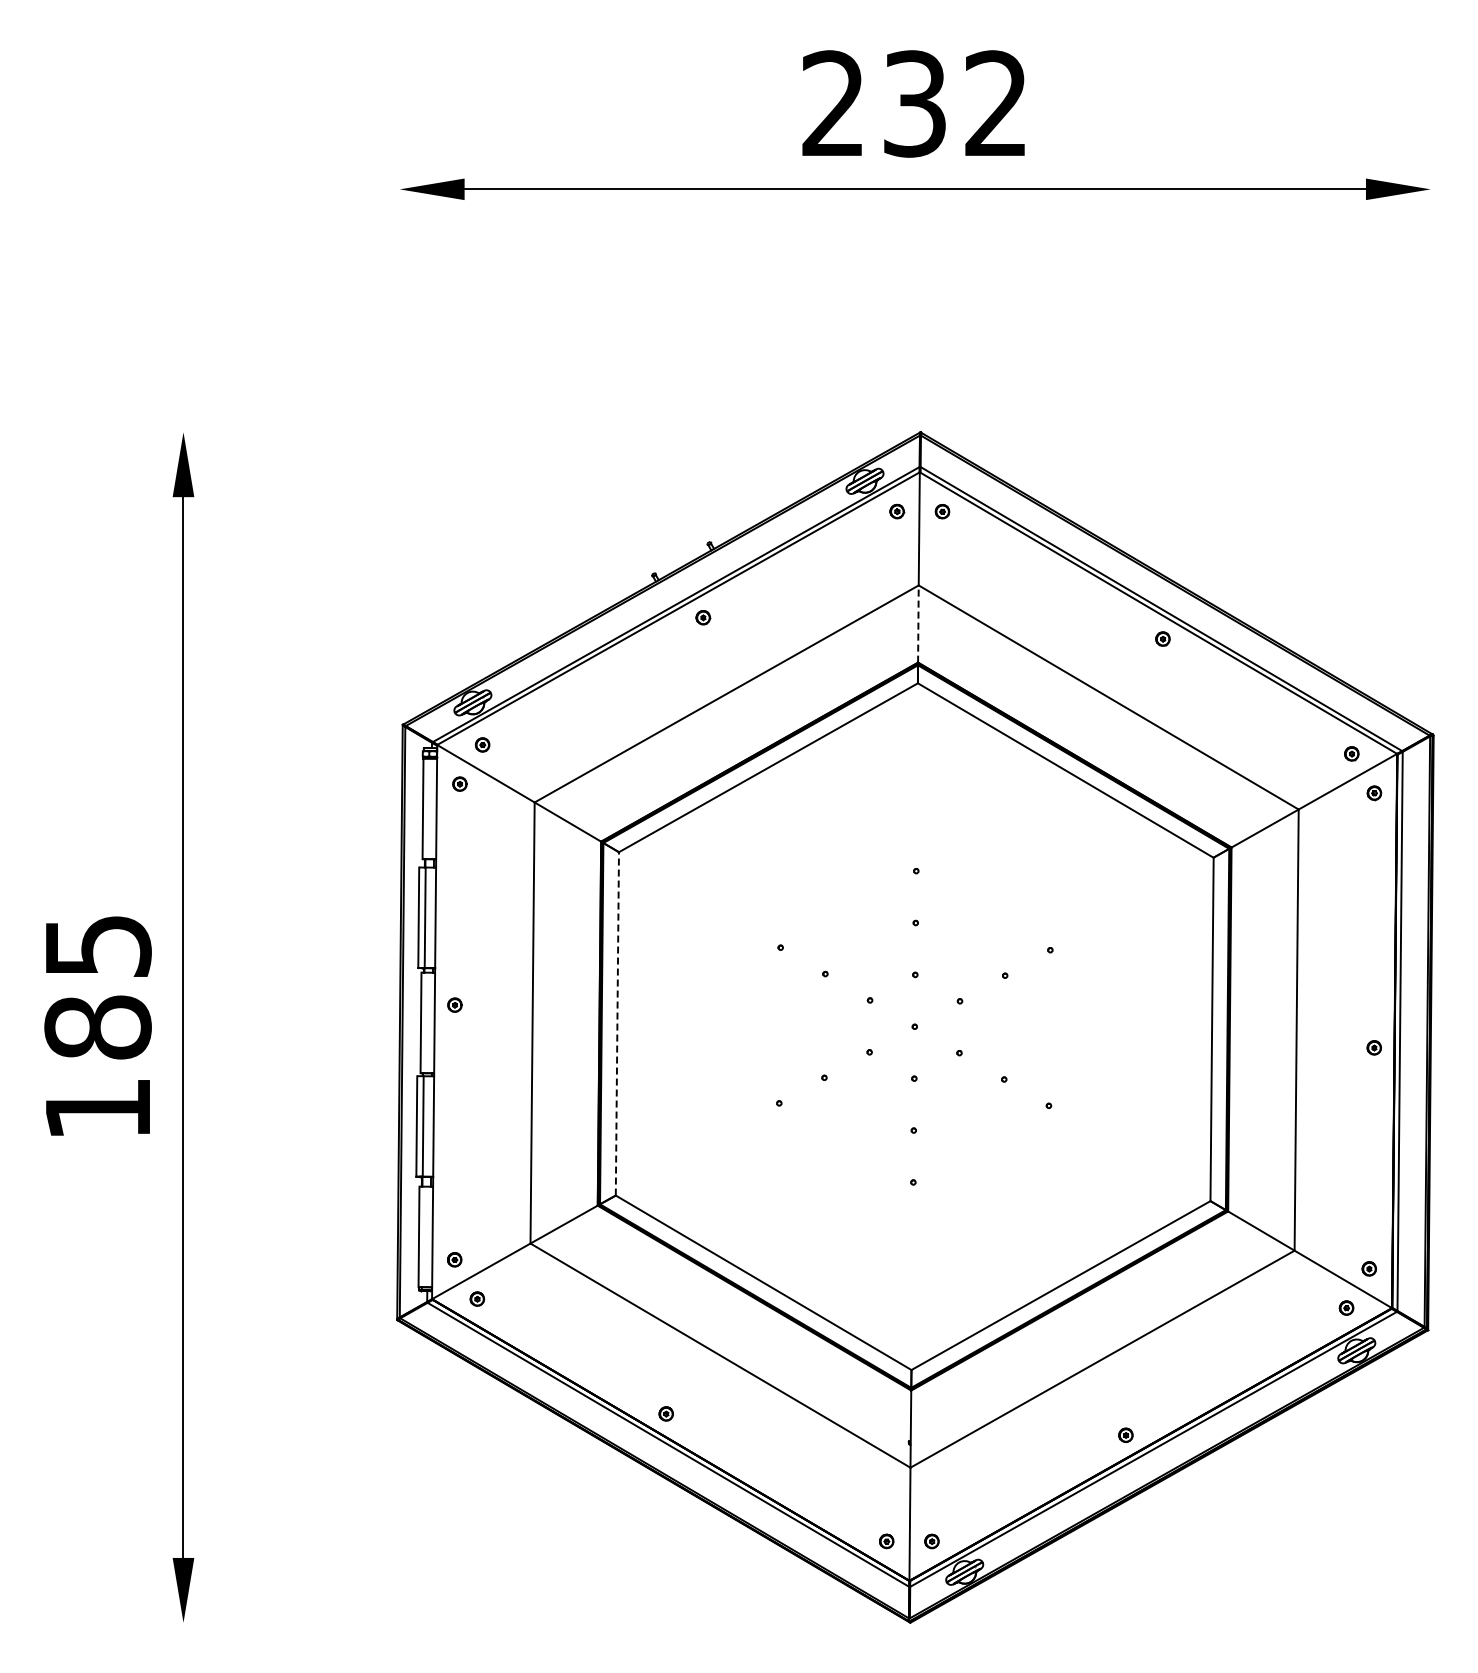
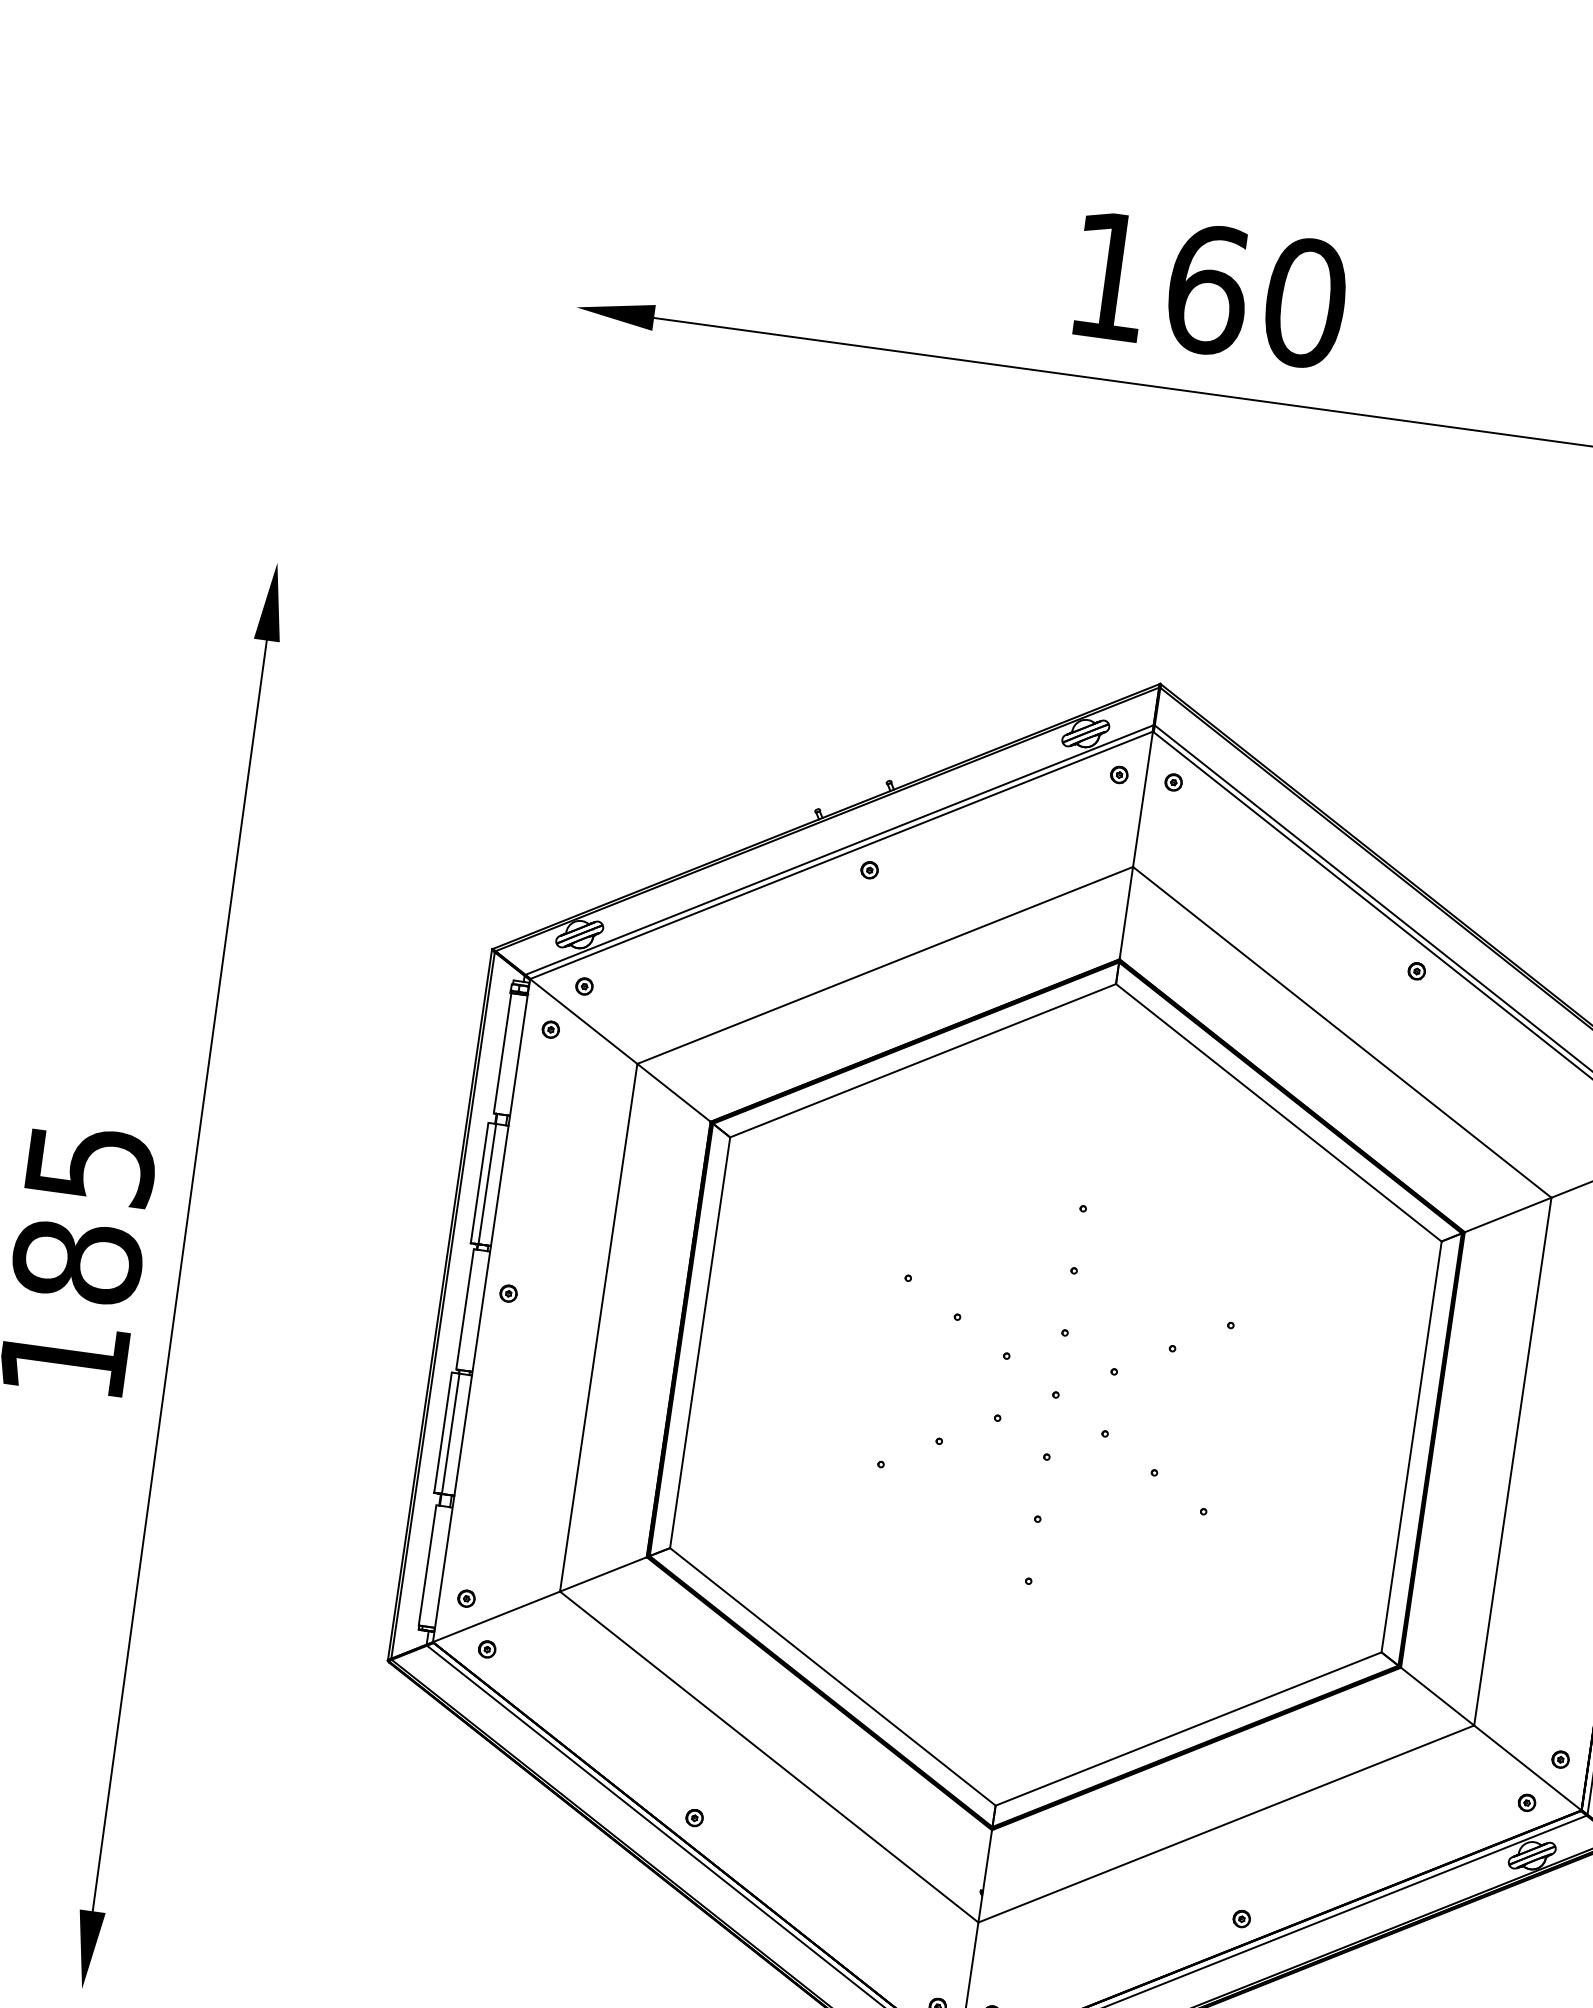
text: (915, 103) -> (1208, 289), 232 -> 160
line: (918, 624) -> (1126, 913), dashed -> solid
line: (617, 1023) -> (700, 1342), dashed -> solid

